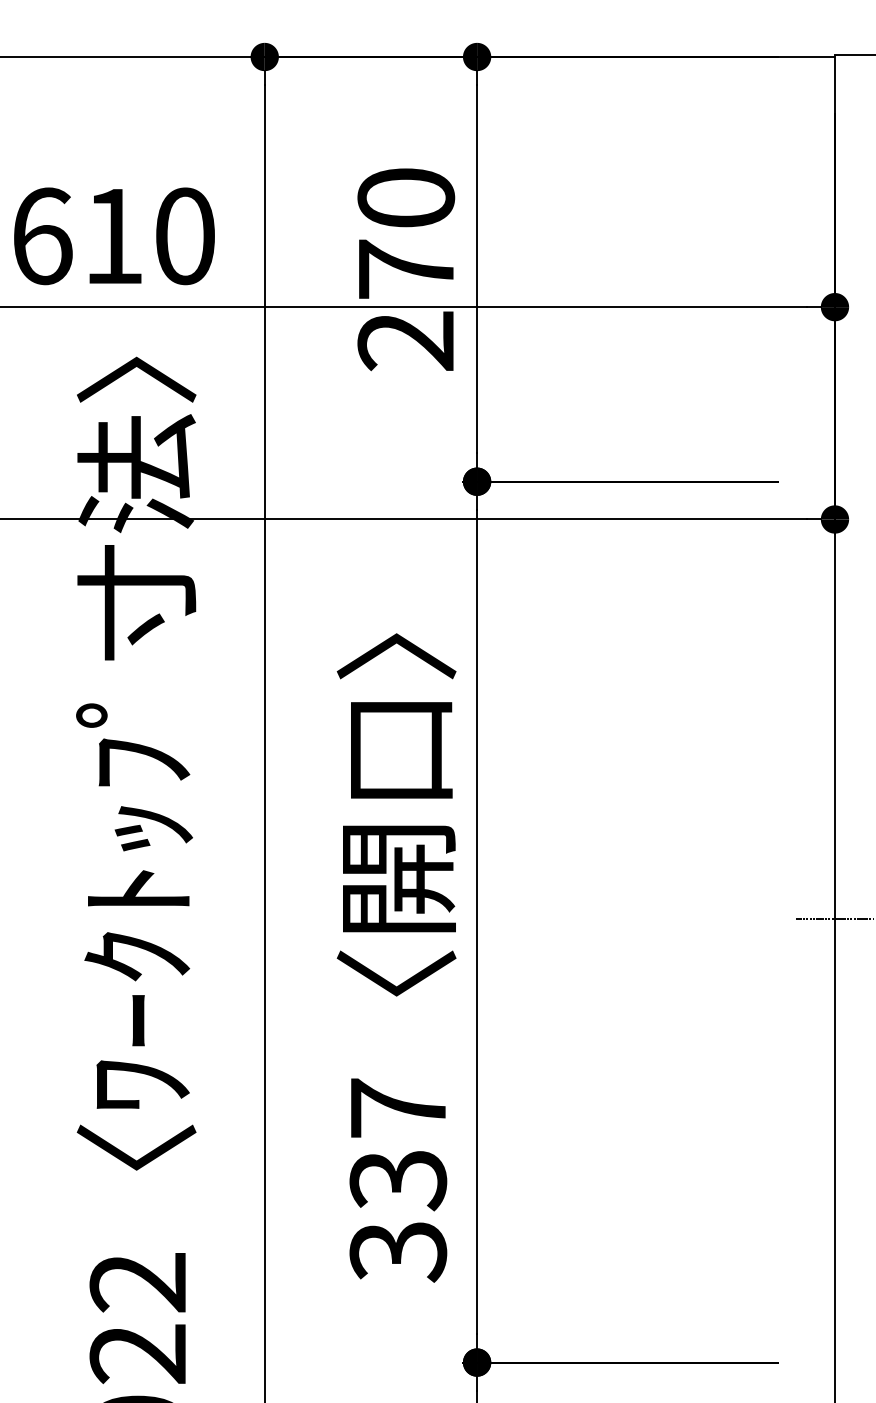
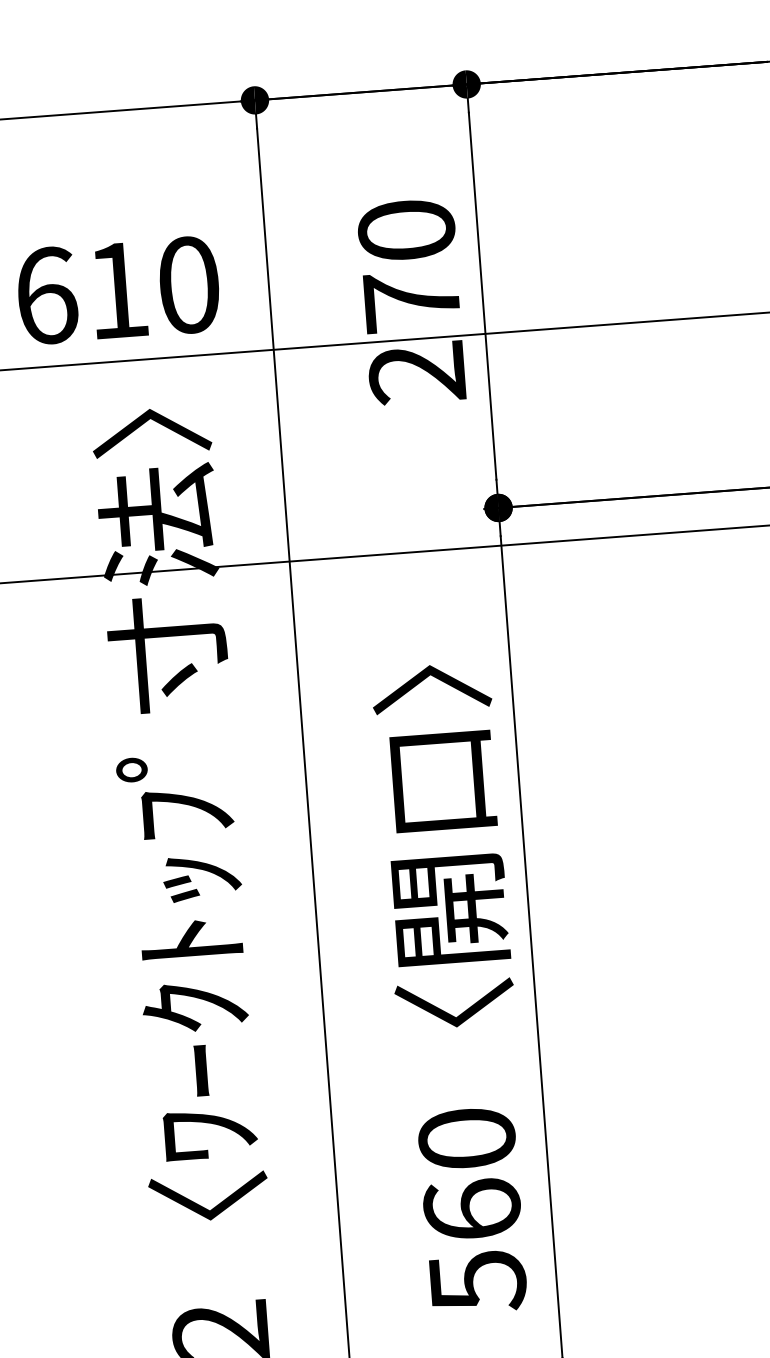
text: (398, 1180) -> (472, 1210), 337 -> 560

